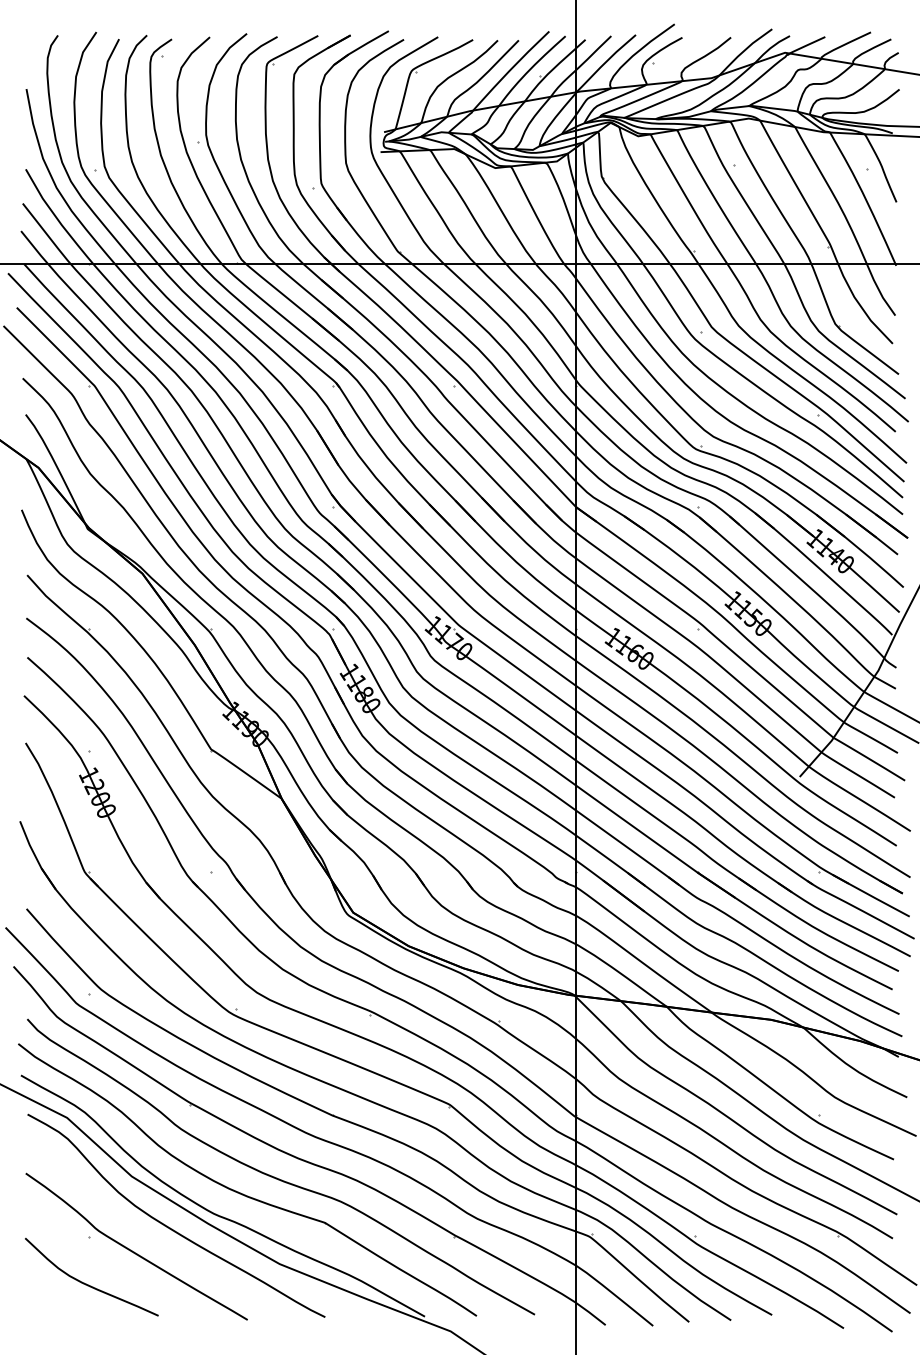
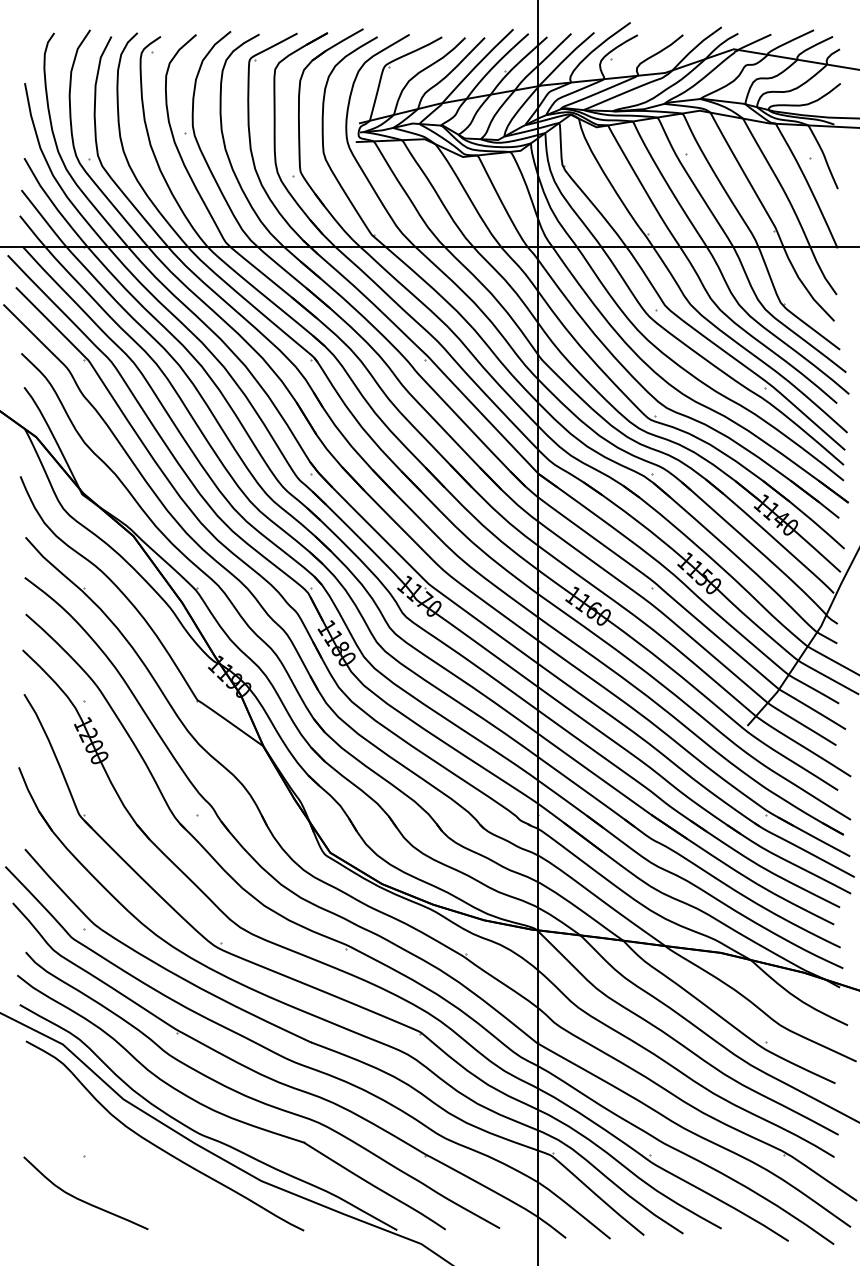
curve: (134, 1251) -> (125, 1169), removed

